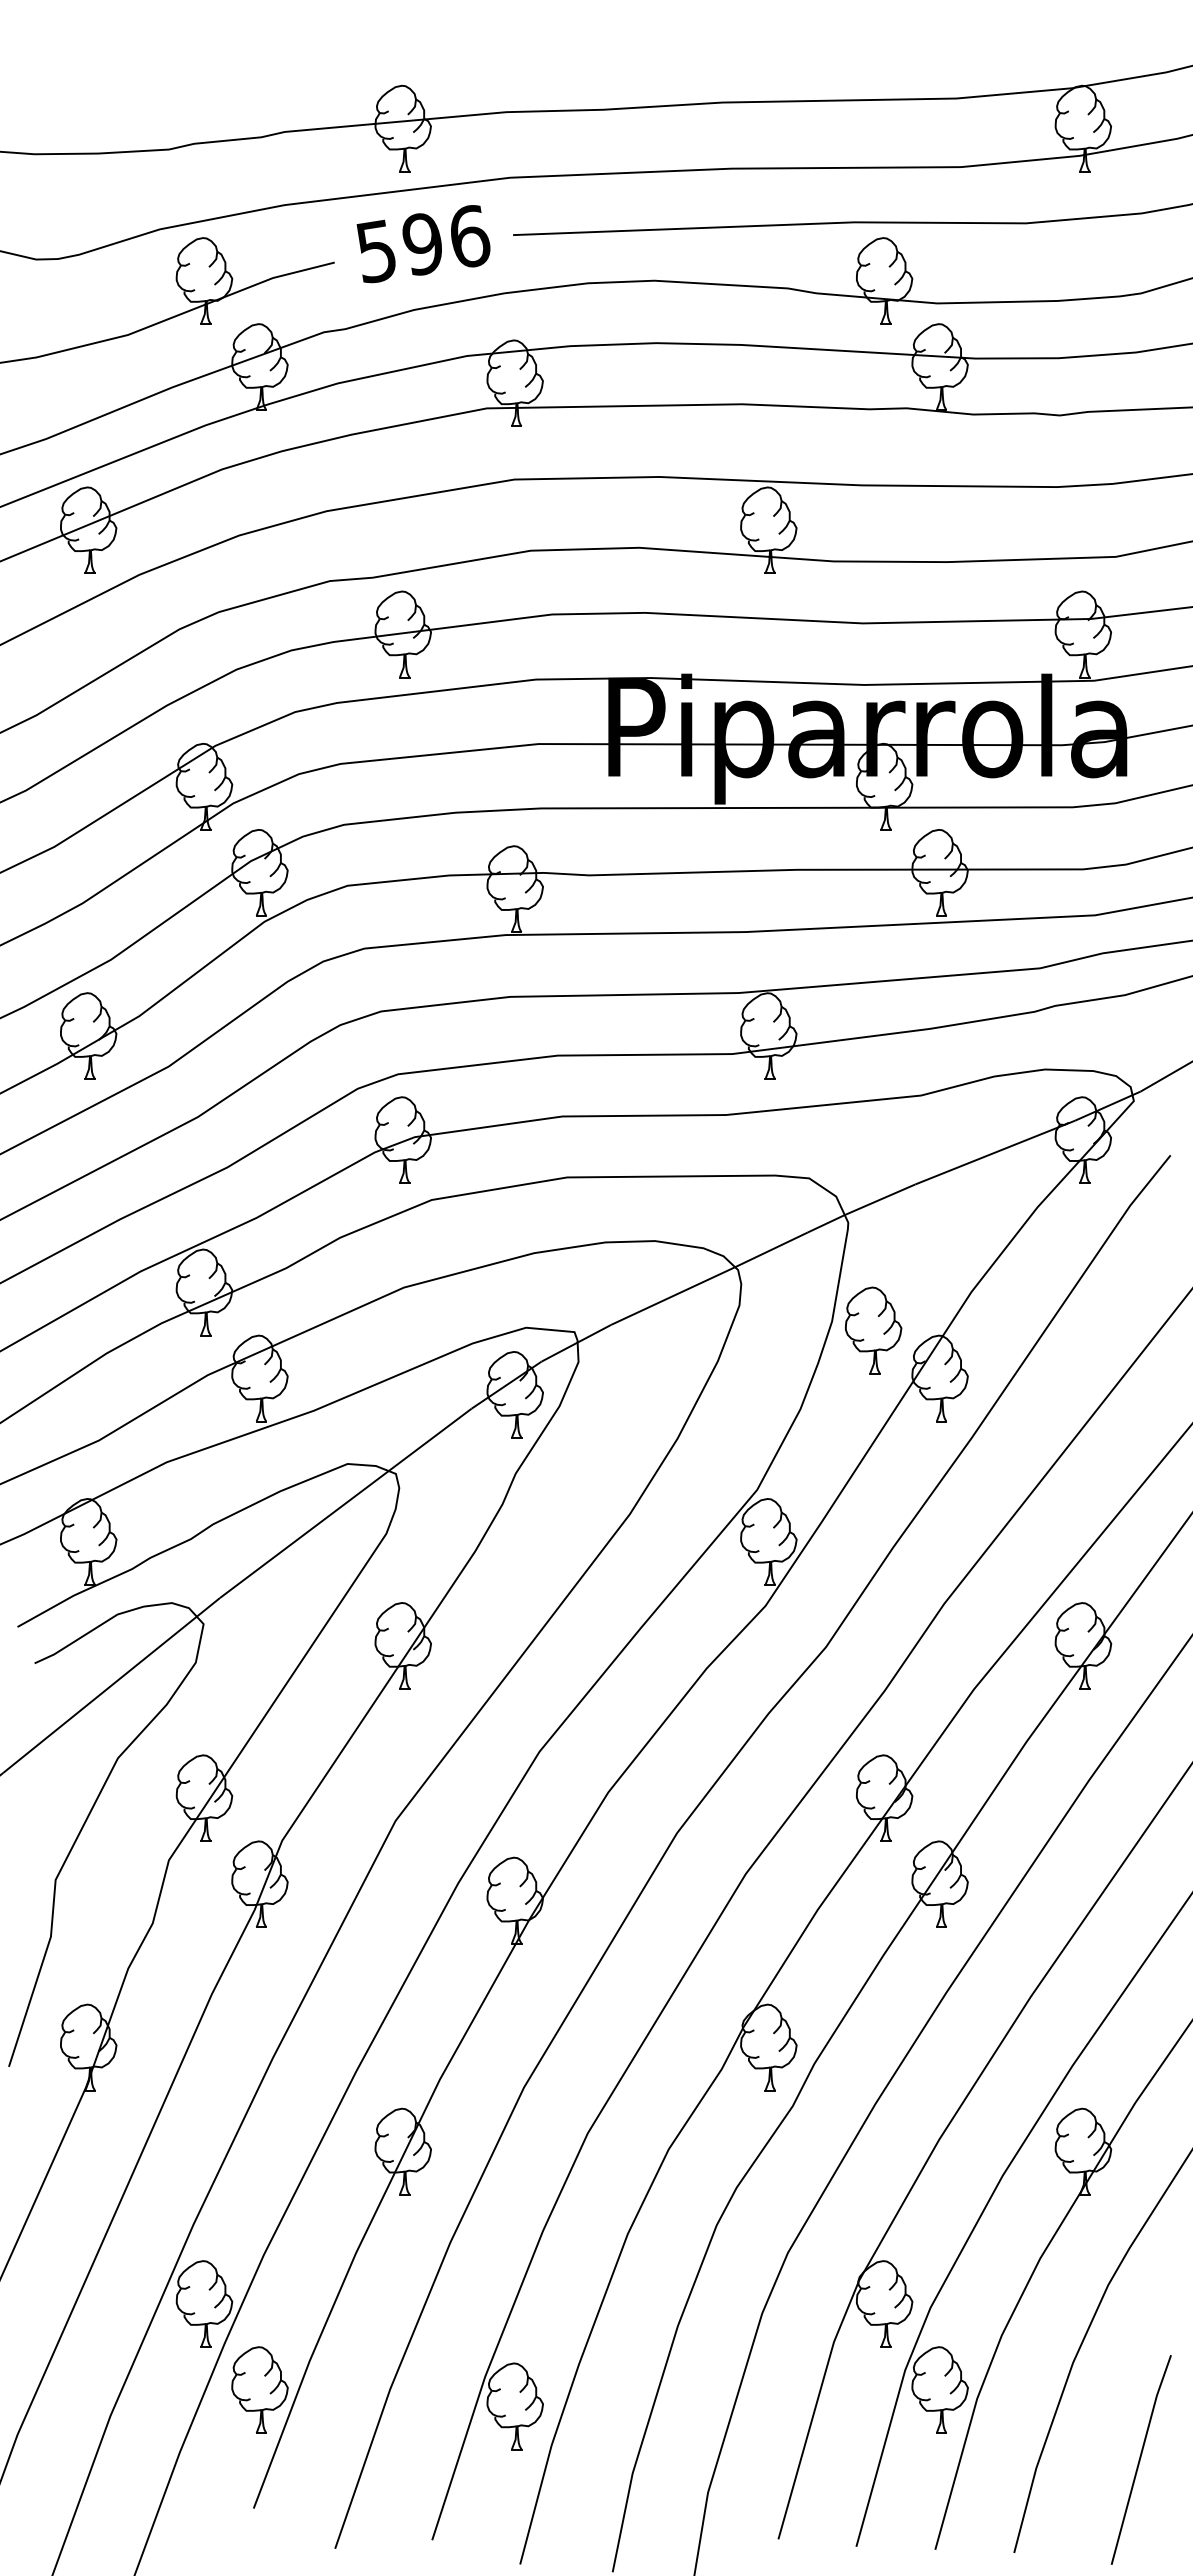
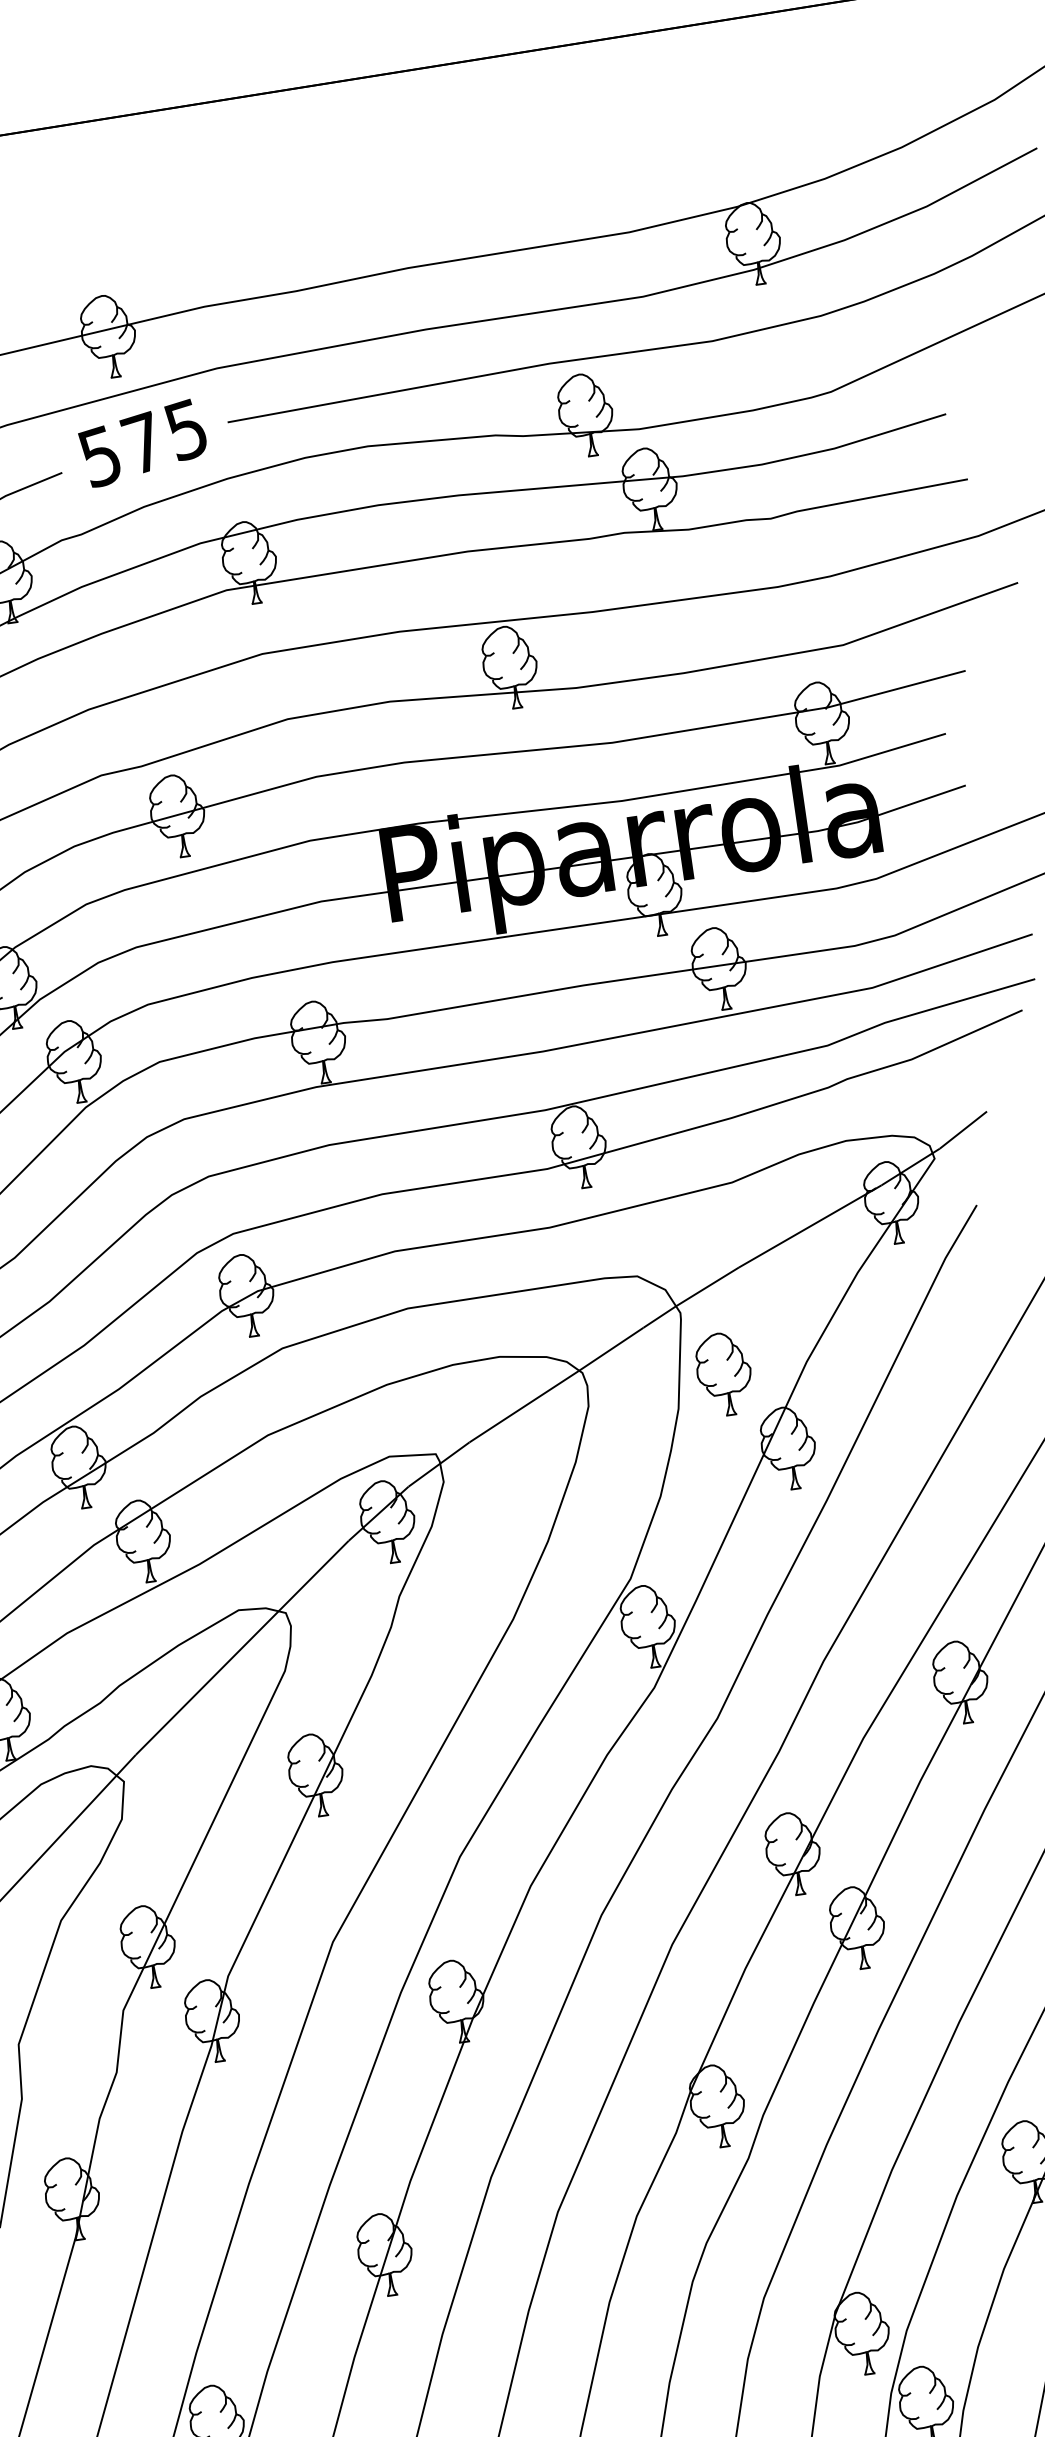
text: (445, 240) -> (164, 436), 596 -> 575
part: (873, 1330) -> (724, 1374), moved

